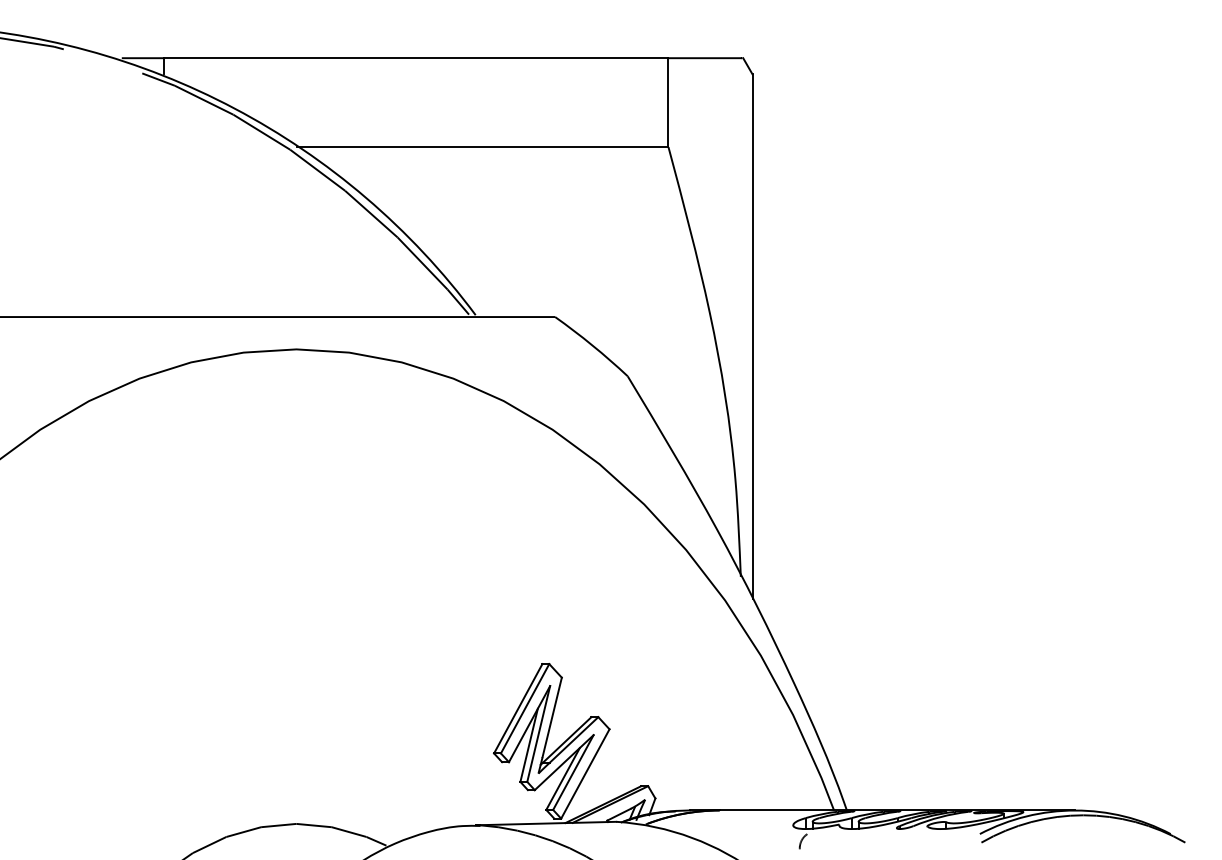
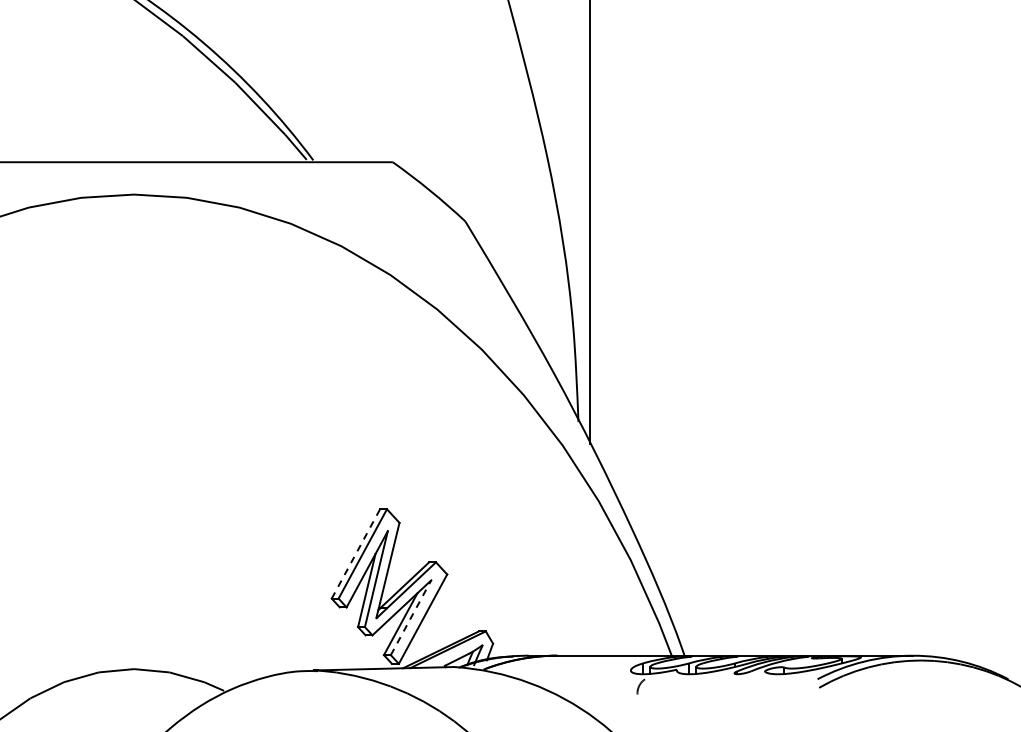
line: (518, 708) -> (356, 553), solid -> dashed
line: (573, 772) -> (411, 617), solid -> dashed

